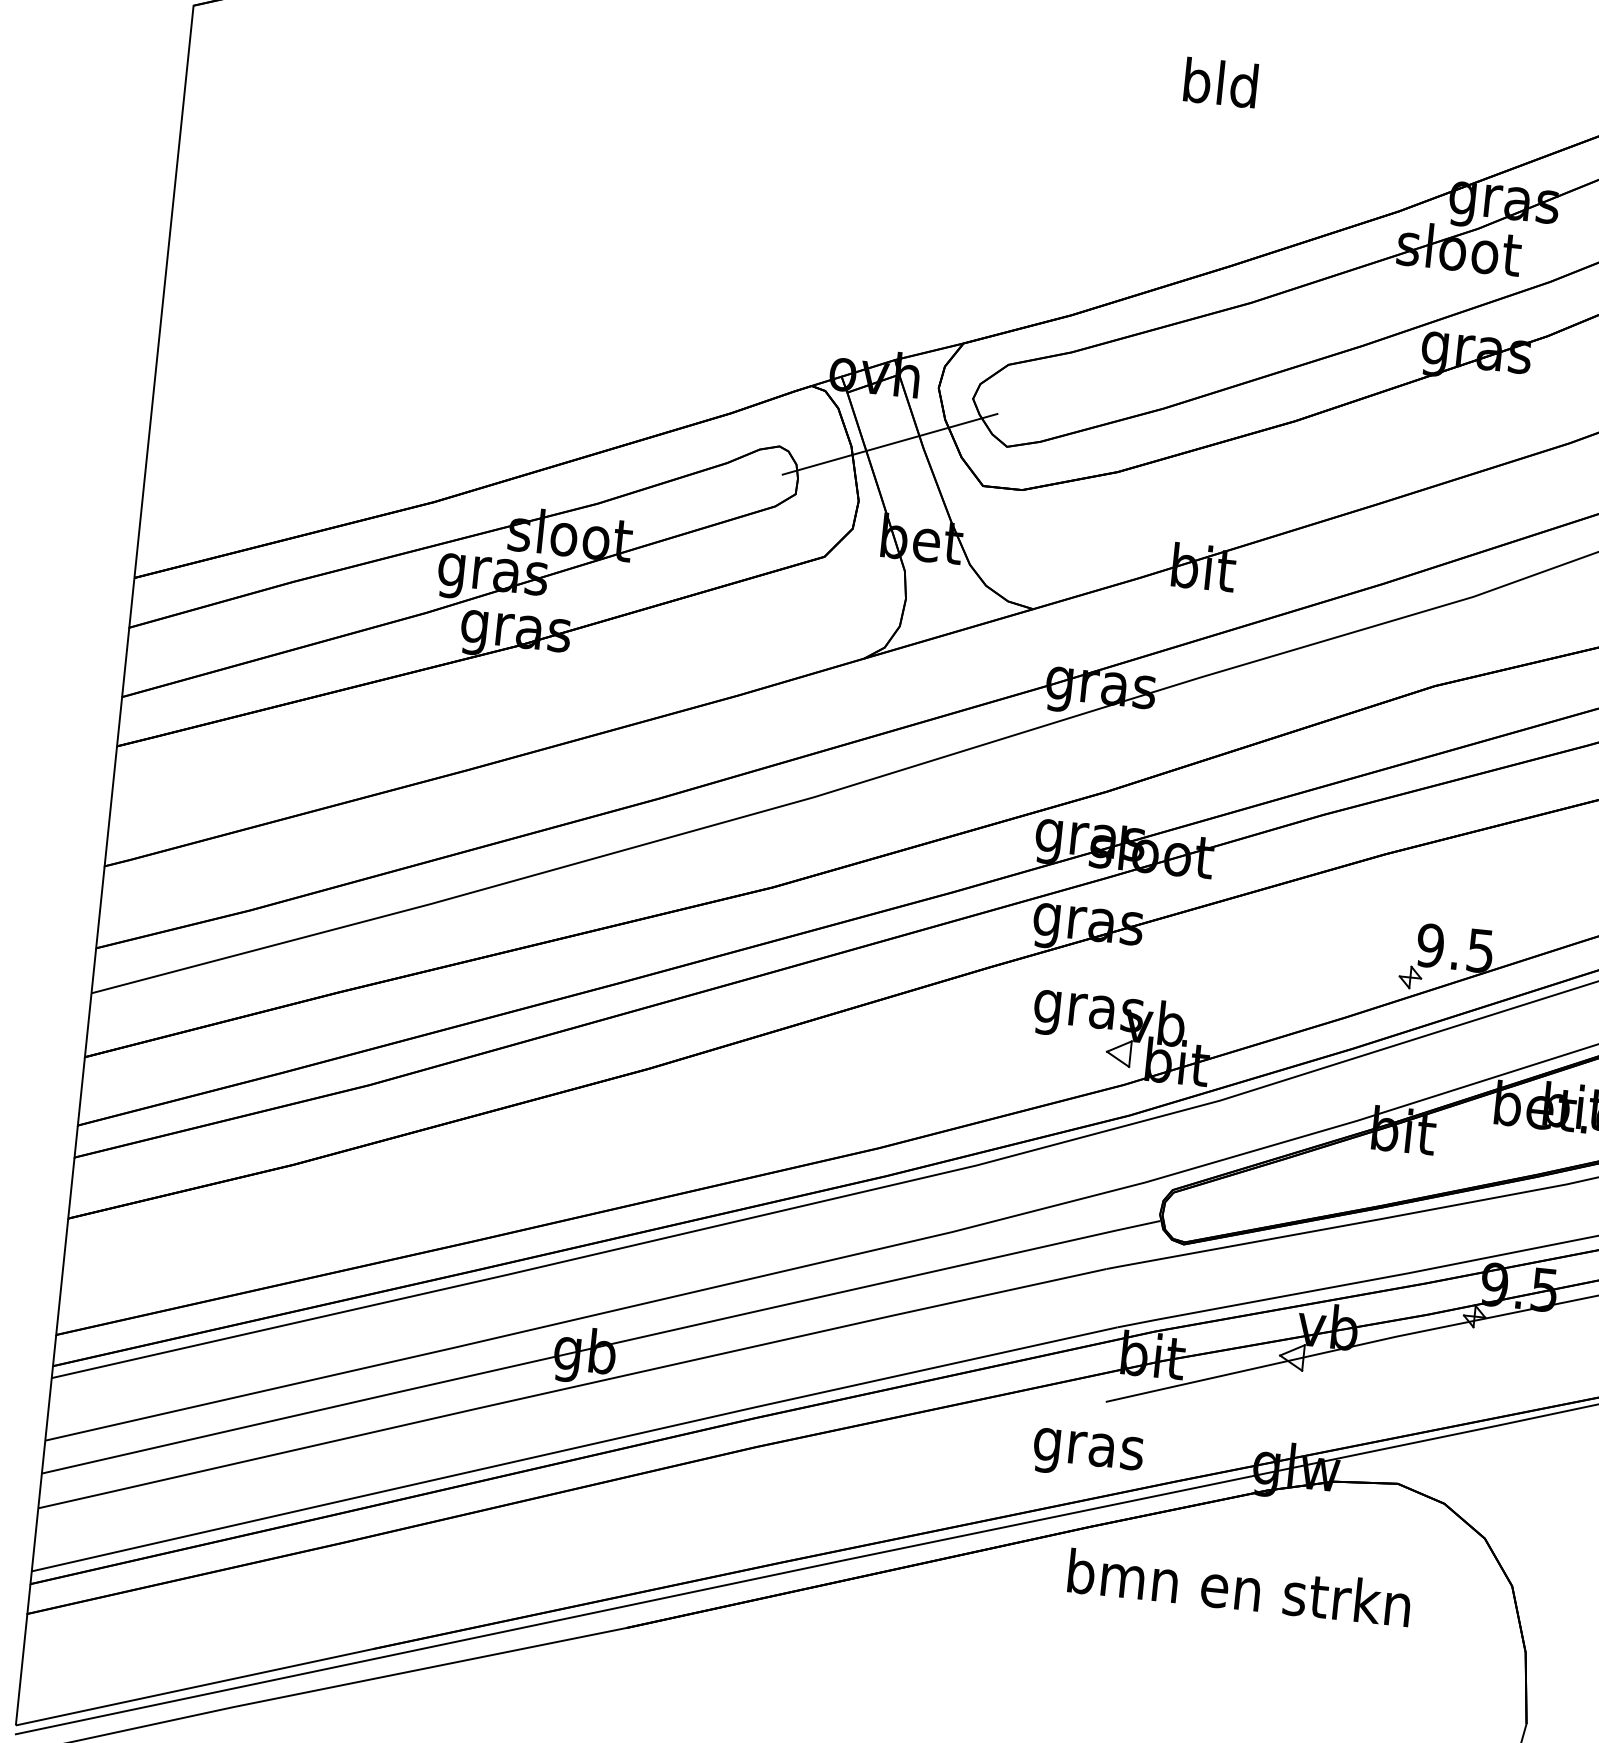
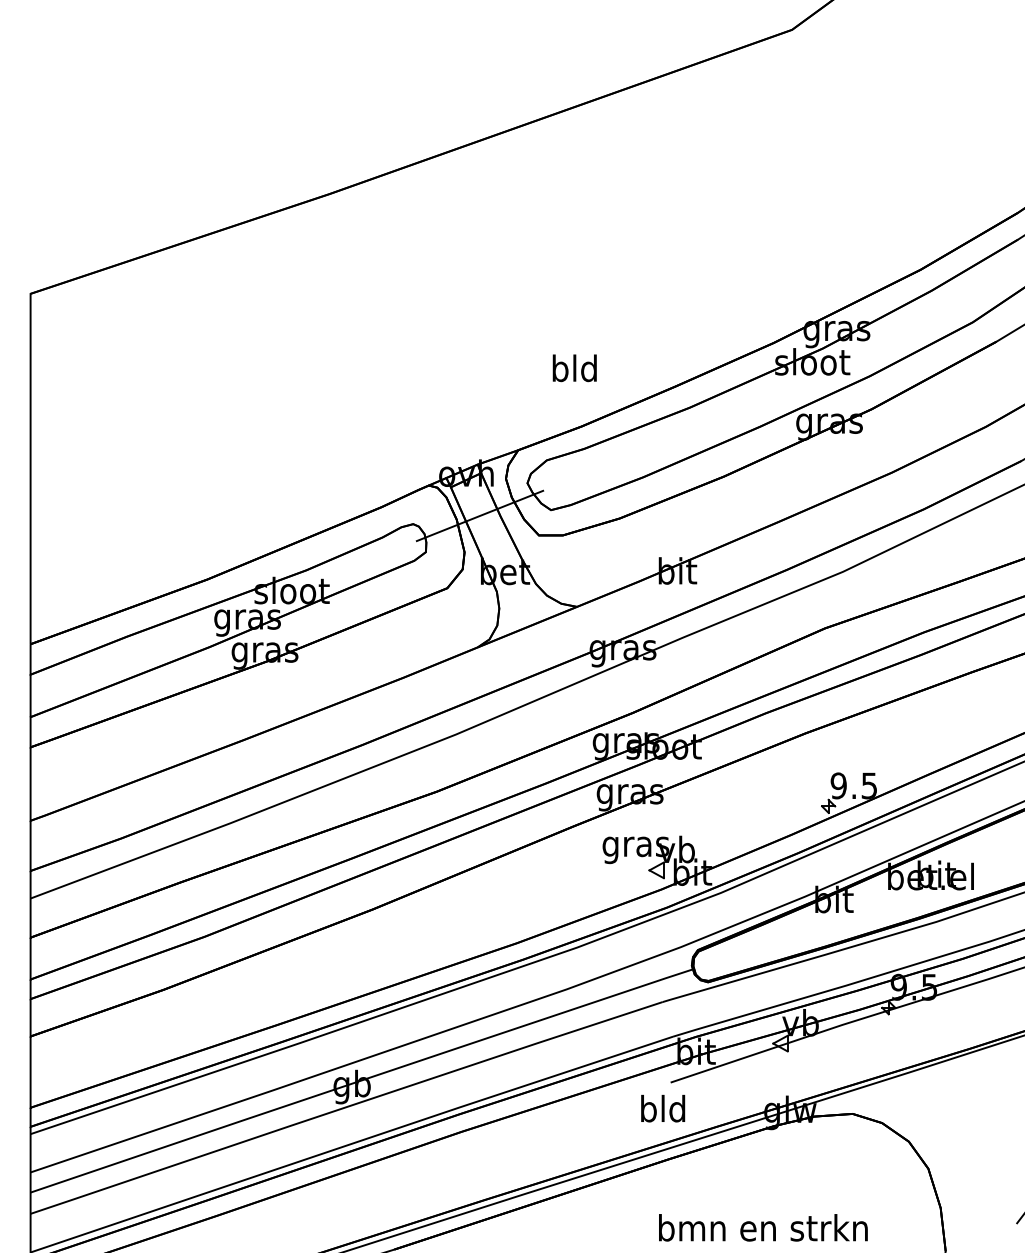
text: (1220, 83) -> (574, 368), moved
text: (1087, 1447) -> (662, 1111), gras -> bld
text: (1239, 1587) -> (763, 1227), moved

